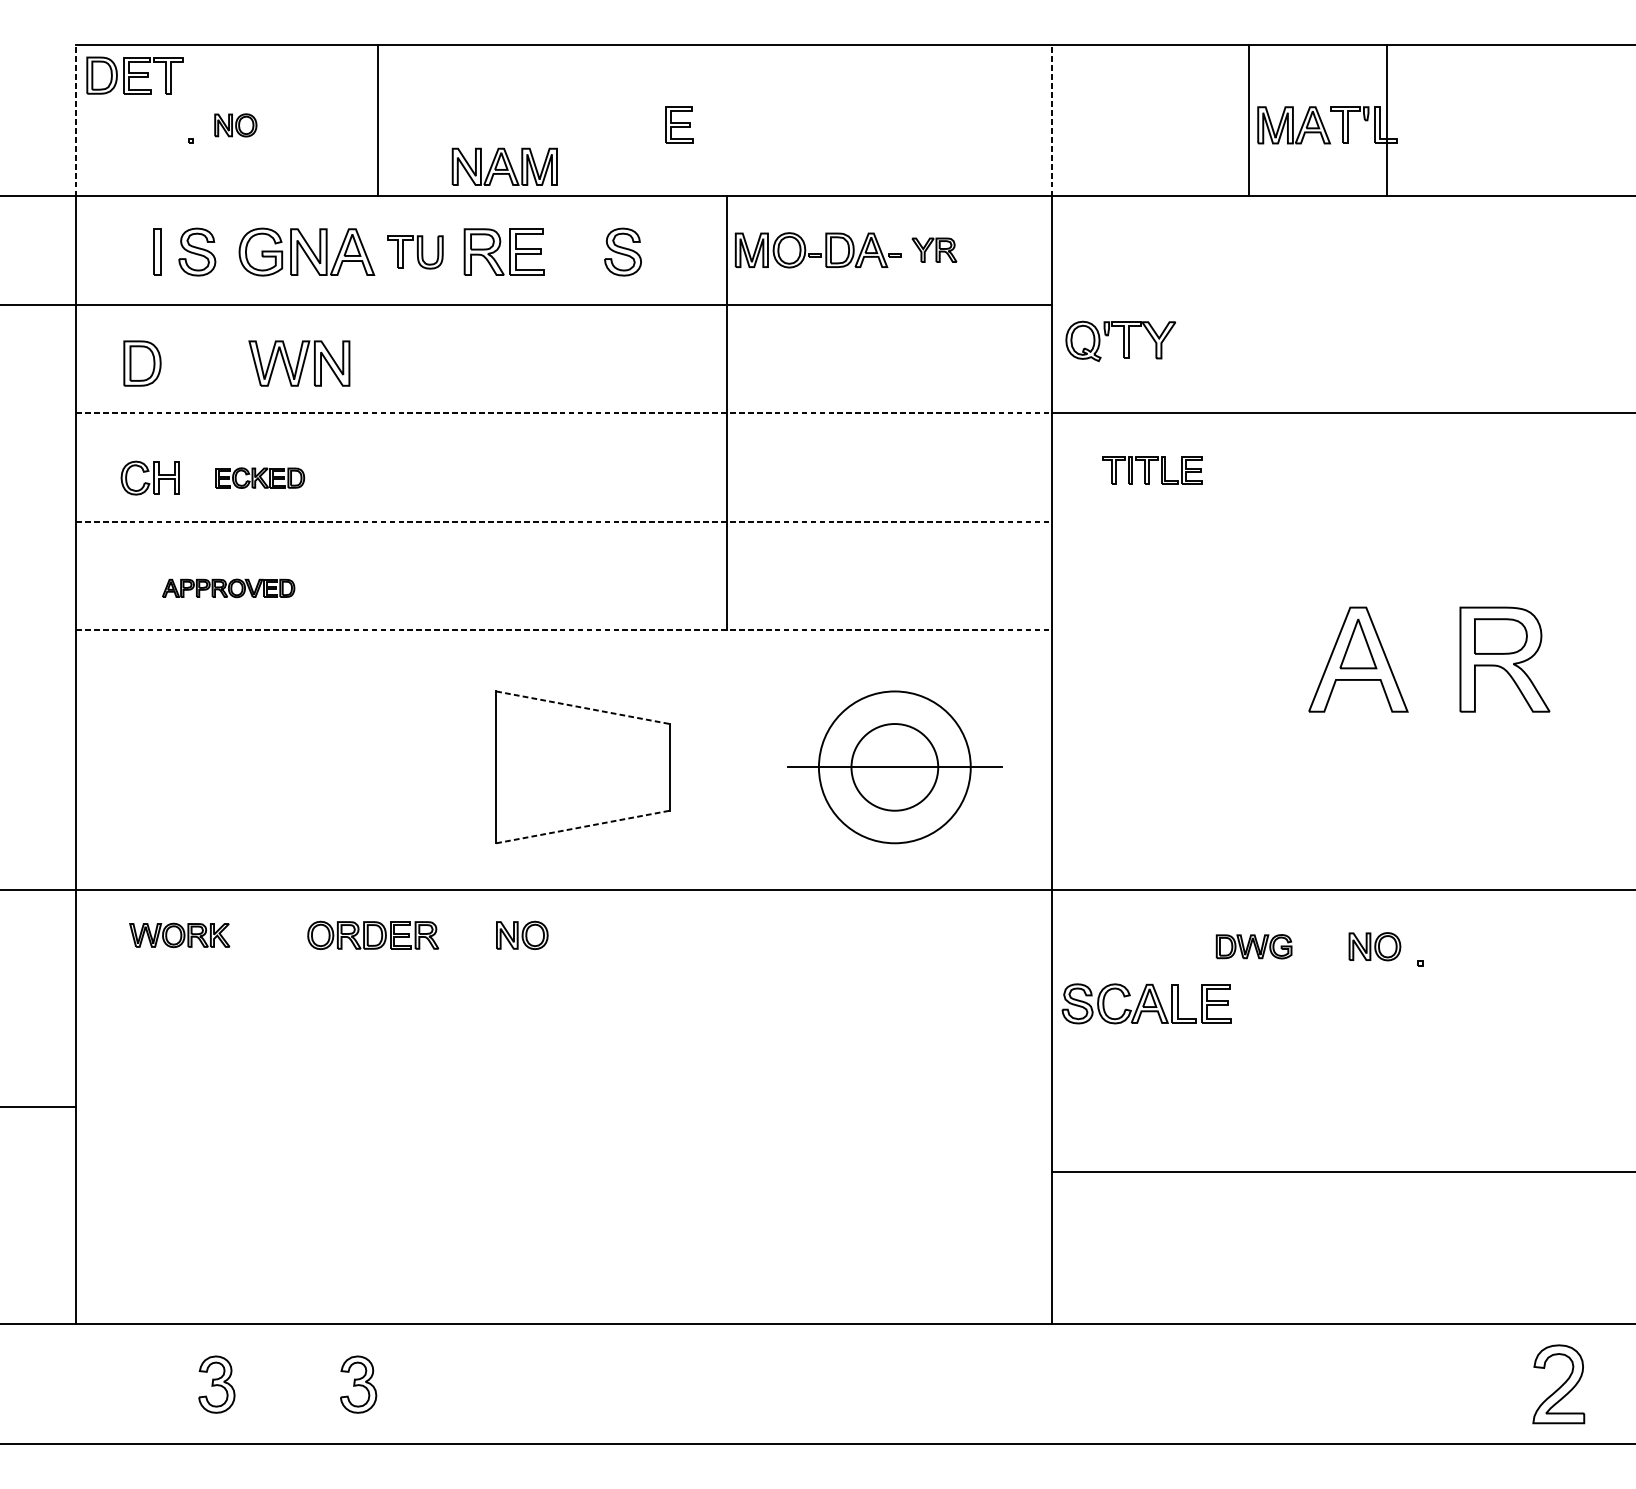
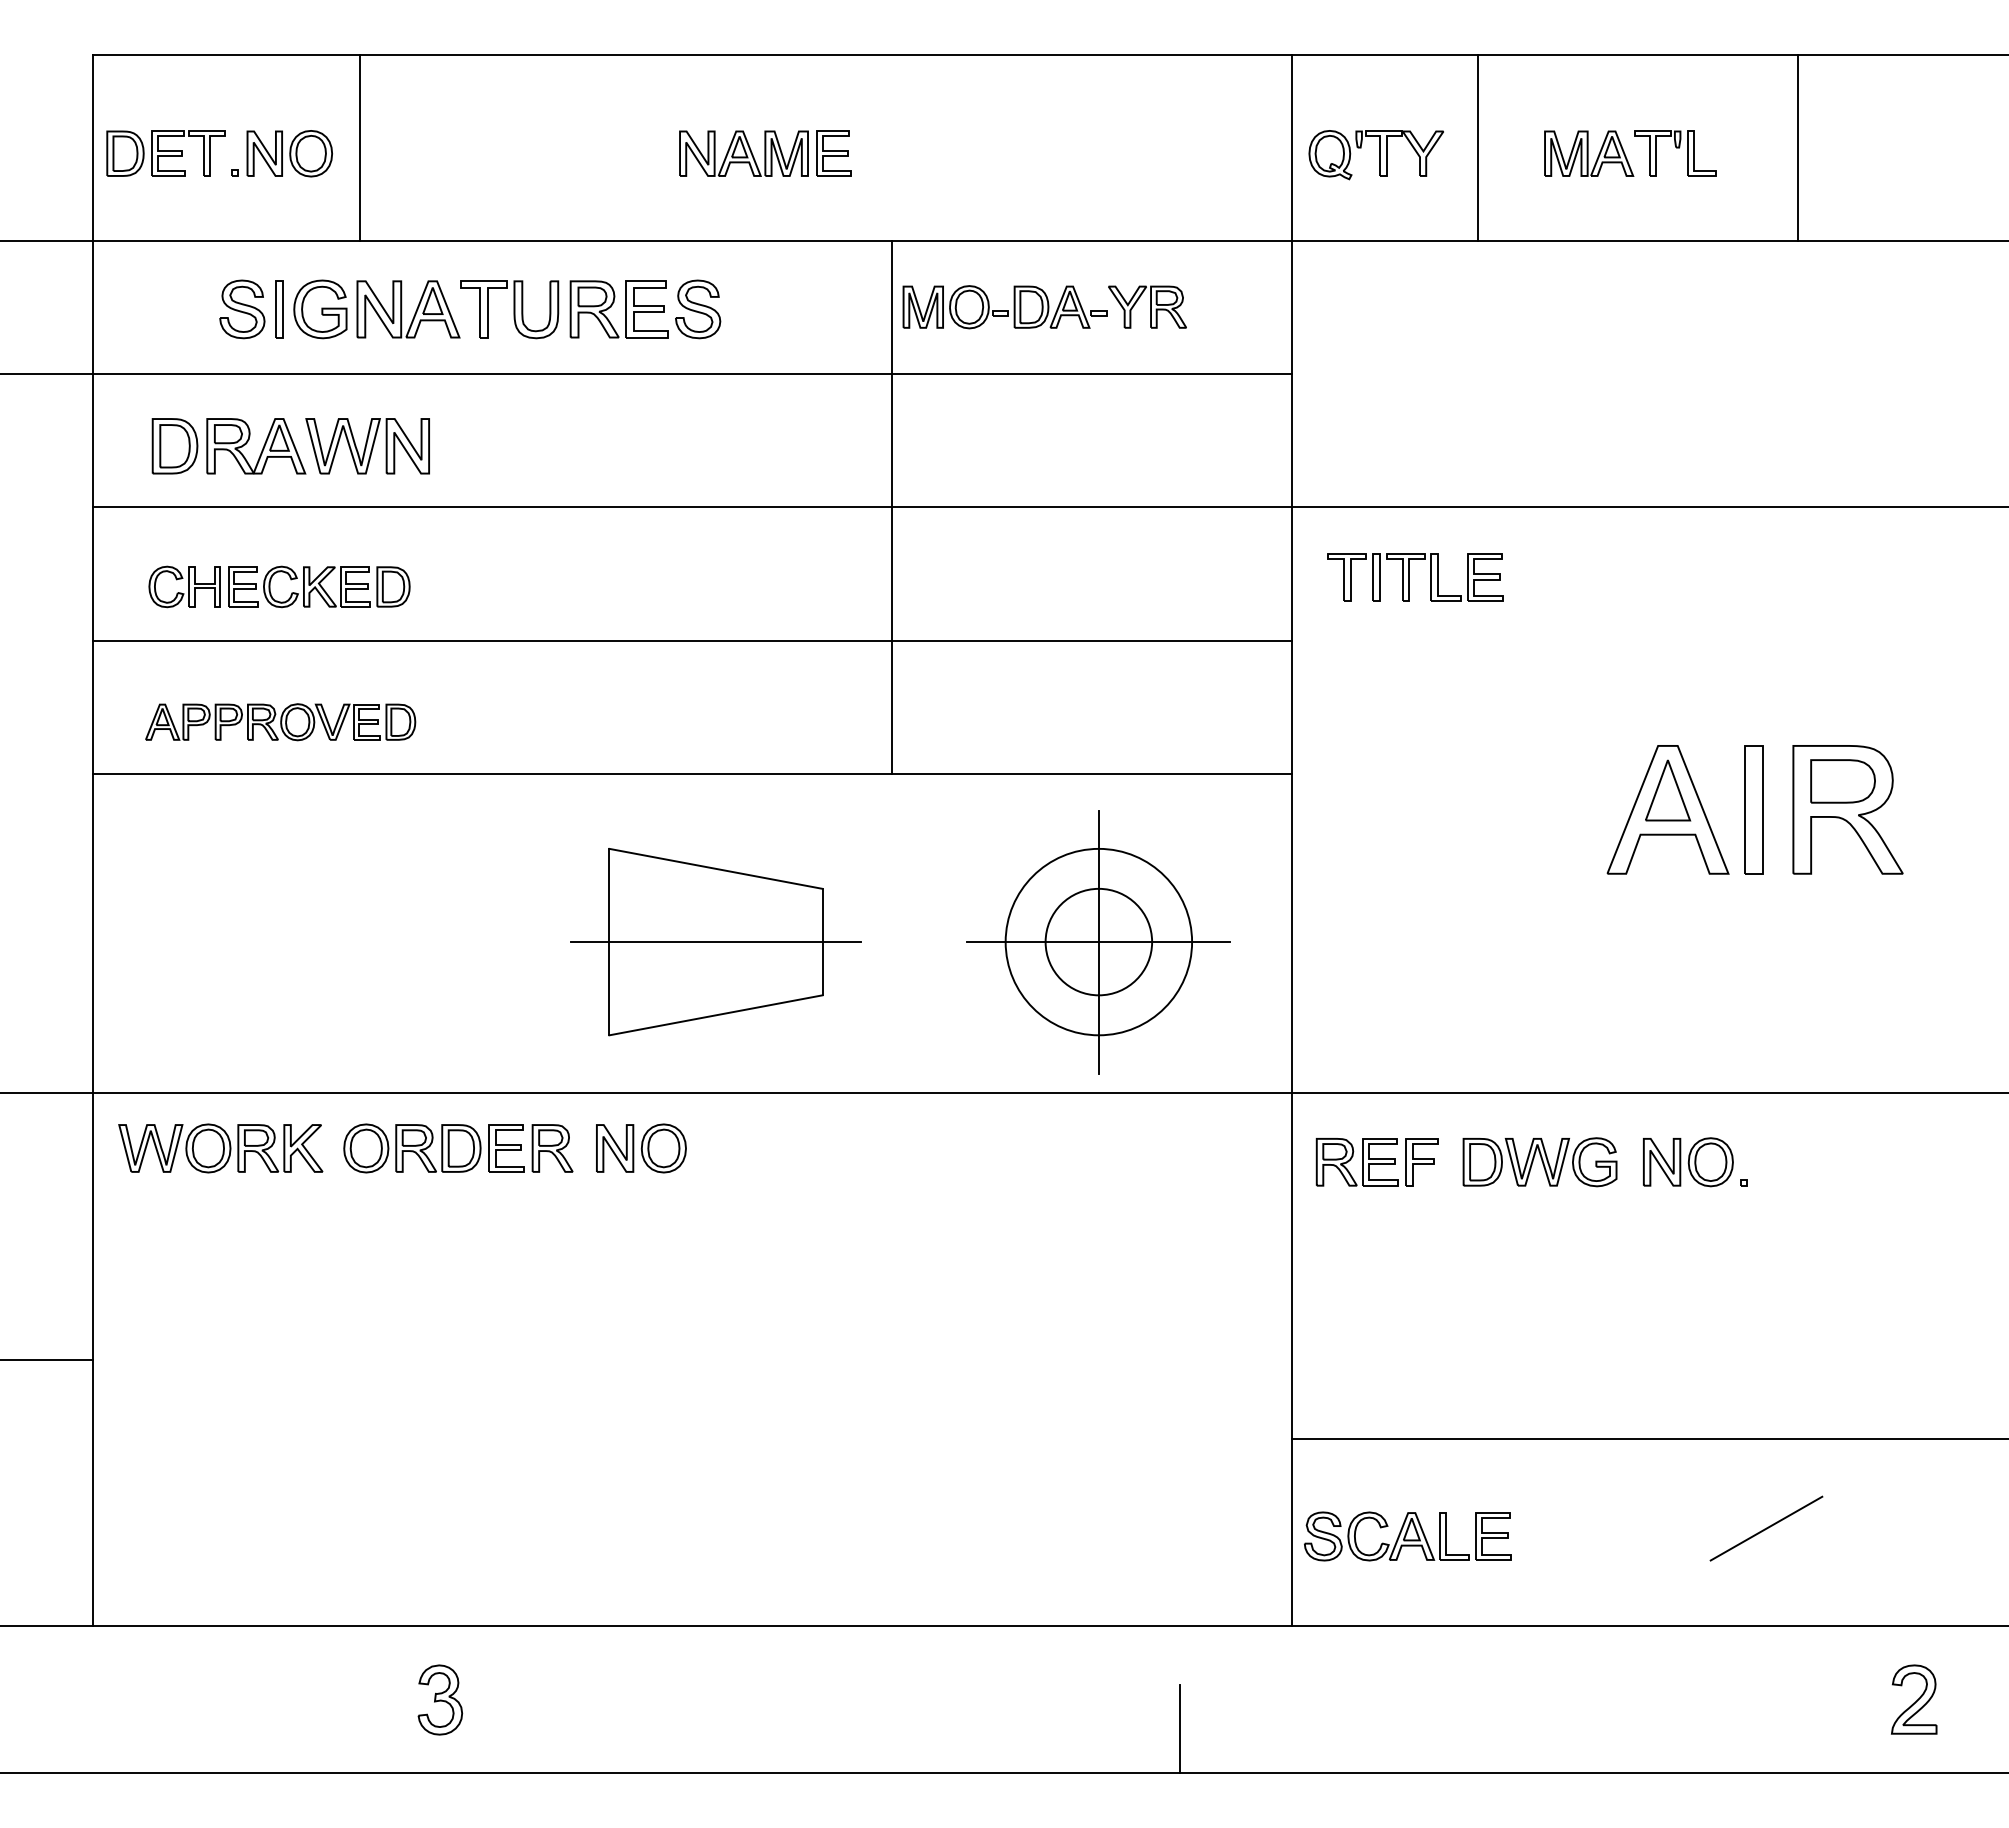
part: (134, 75) -> (165, 153), moved
line: (76, 120) -> (93, 147), dashed -> solid
line: (377, 120) -> (359, 147), moved
line: (1051, 120) -> (1291, 147), dashed -> solid
line: (1249, 120) -> (1478, 147), moved
line: (1386, 120) -> (1797, 147), moved
part: (235, 125) -> (289, 153), size x1.67
part: (504, 166) -> (743, 153), moved
part: (934, 249) -> (1147, 306), size x1.43
part: (157, 252) -> (279, 309), moved
part: (414, 252) -> (509, 309), size x1.43
part: (623, 252) -> (698, 309), moved
part: (1120, 341) -> (1375, 155), moved
part: (213, 364) -> (262, 447), added
line: (564, 413) -> (693, 507), dashed -> solid
part: (1152, 470) -> (1415, 577), size x1.43
part: (260, 477) -> (319, 586), size x1.67
line: (564, 521) -> (693, 640), dashed -> solid
part: (228, 588) -> (280, 722), size x1.67
line: (564, 630) -> (693, 773), dashed -> solid
part: (1427, 659) -> (1753, 809), added
line: (583, 707) -> (716, 868), dashed -> solid
line: (894, 766) -> (1098, 941), added
line: (582, 767) -> (715, 942), added
line: (583, 827) -> (716, 1015), dashed -> solid
part: (179, 935) -> (220, 1148), size x1.67
part: (373, 935) -> (458, 1148), size x1.43
part: (522, 935) -> (641, 1148), size x1.43
part: (1120, 946) -> (1376, 1162), added
part: (1253, 946) -> (1539, 1162), size x1.67
part: (1375, 946) -> (1688, 1162), size x1.43
part: (1146, 1003) -> (1407, 1536), moved
line: (1438, 1244) -> (1766, 1528), added
part: (216, 1384) -> (266, 1699), removed
part: (1559, 1384) -> (1914, 1699), size x0.71
line: (961, 1407) -> (1180, 1728), added

